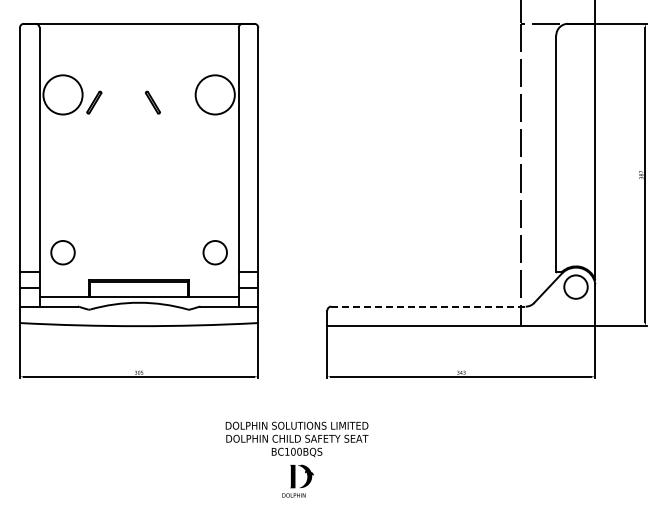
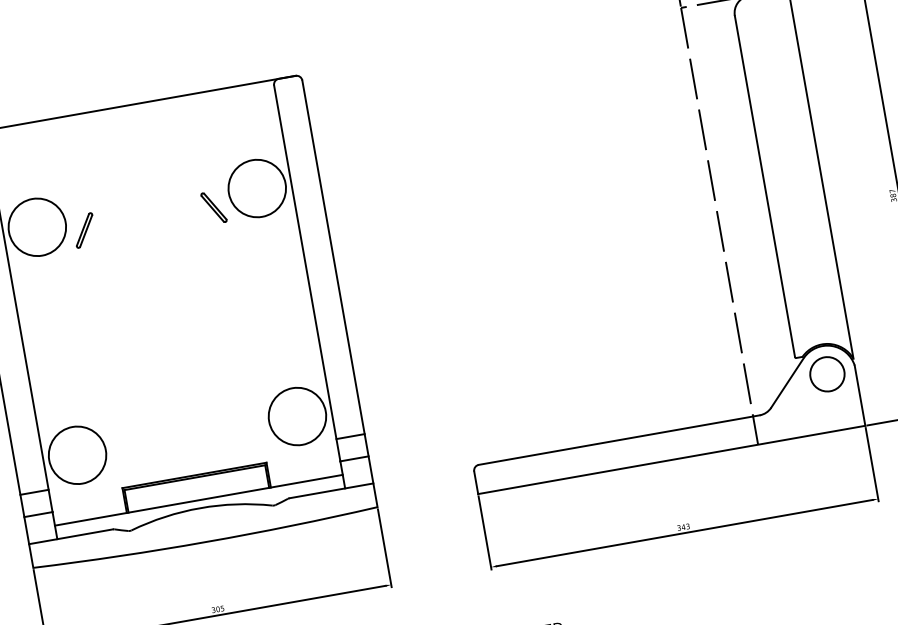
part: (152, 102) -> (213, 207), moved
circle: (62, 252) -> (76, 455), size x1.67
circle: (214, 252) -> (296, 416), size x1.67
line: (429, 306) -> (620, 439), dashed -> solid

